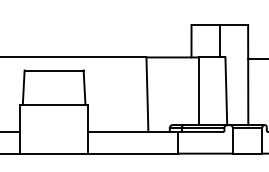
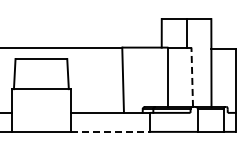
line: (226, 91) -> (192, 77), solid -> dashed
line: (133, 153) -> (110, 131), solid -> dashed

